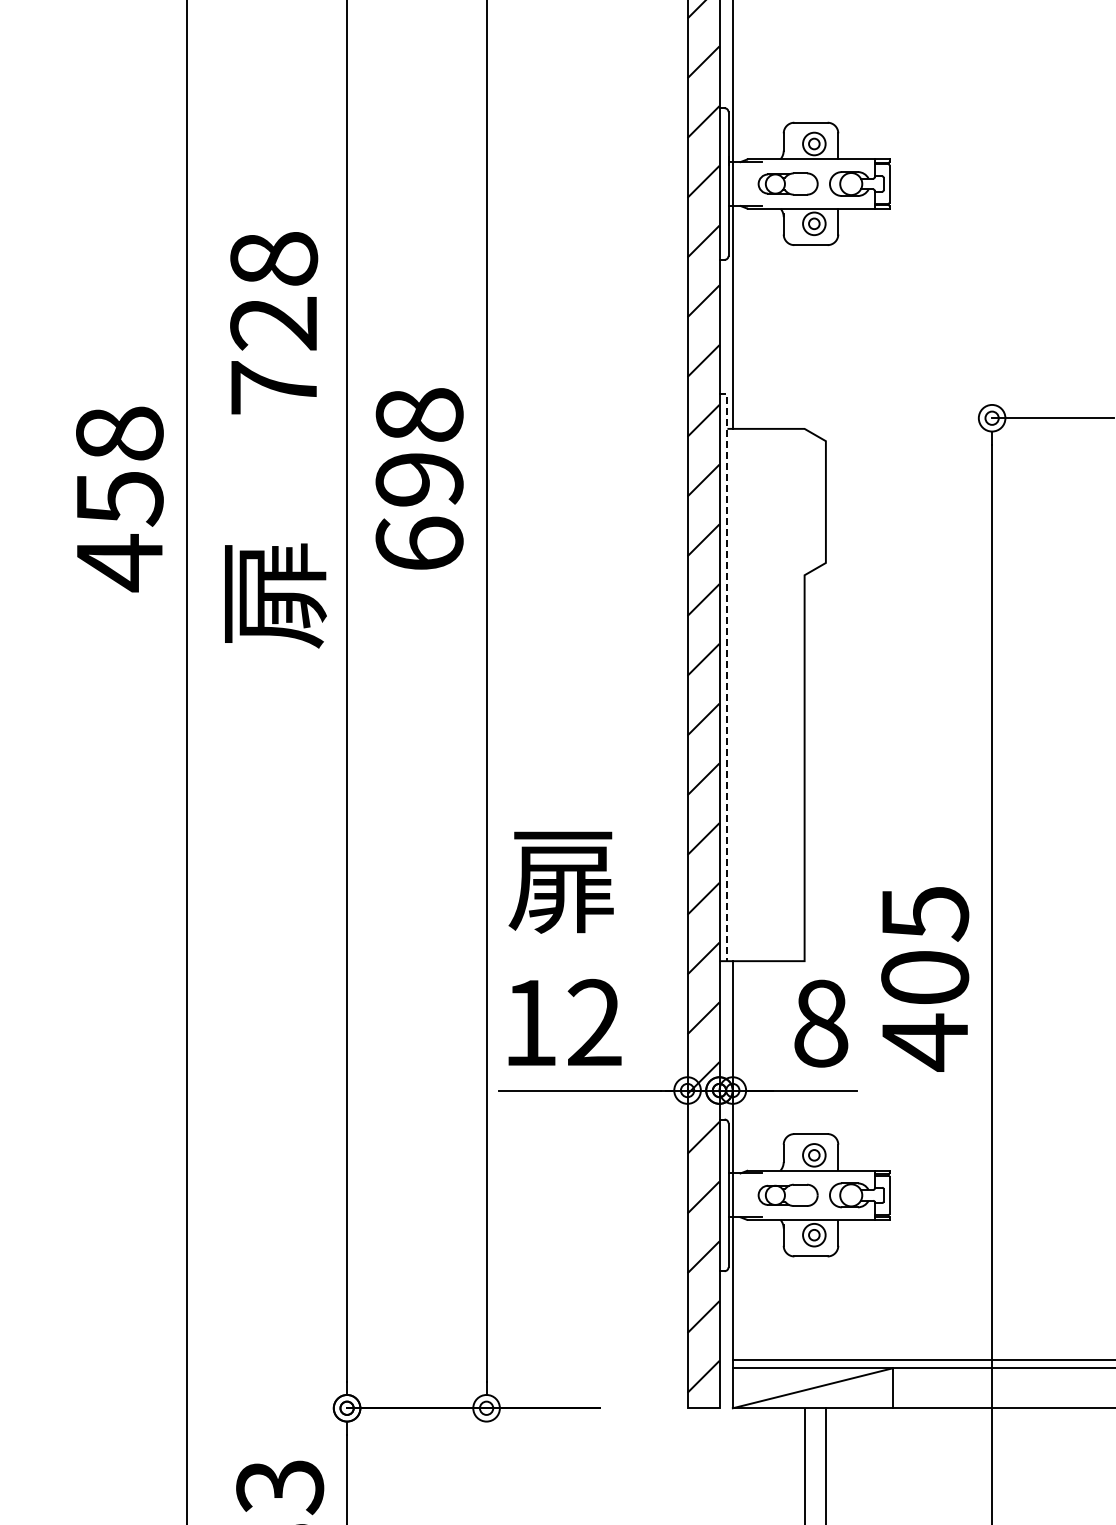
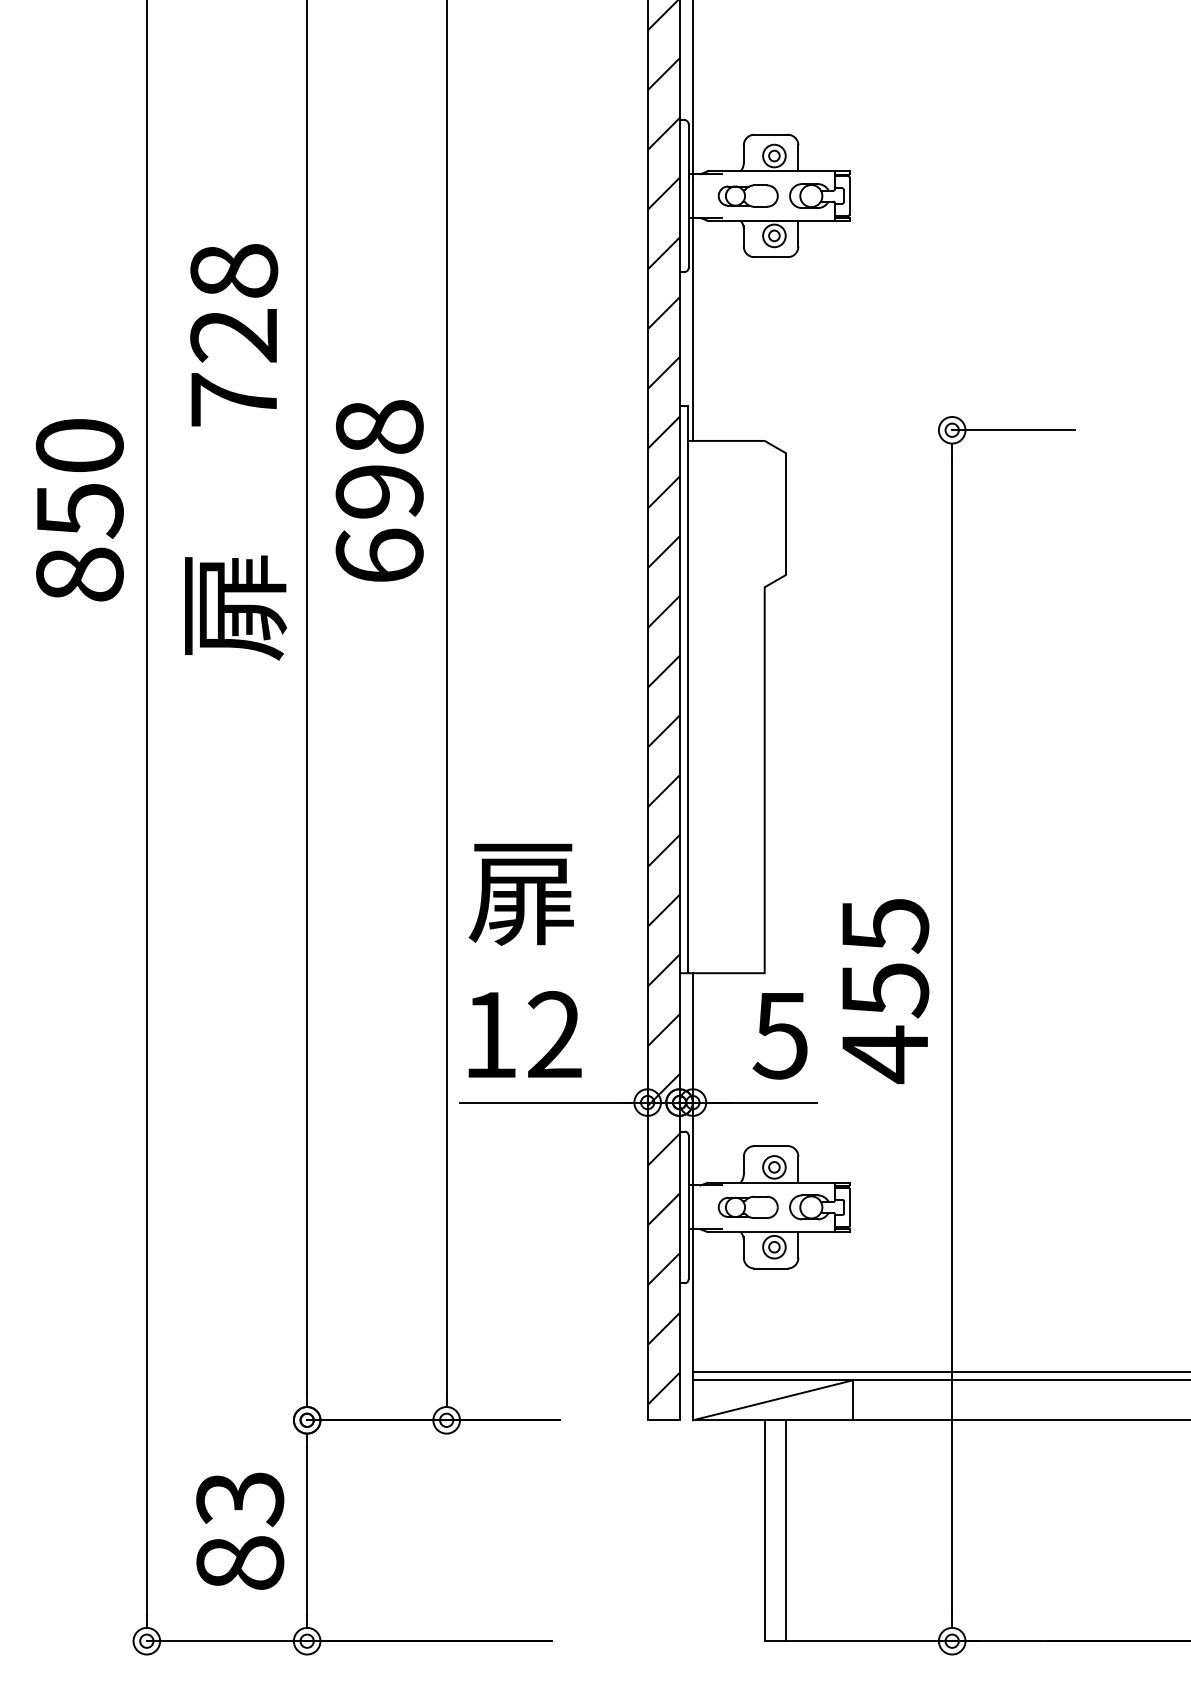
text: (119, 499) -> (79, 511), 458 -> 850
line: (727, 673) -> (687, 685), dashed -> solid
text: (925, 978) -> (885, 990), 405 -> 455
text: (820, 1023) -> (780, 1035), 8 -> 5

